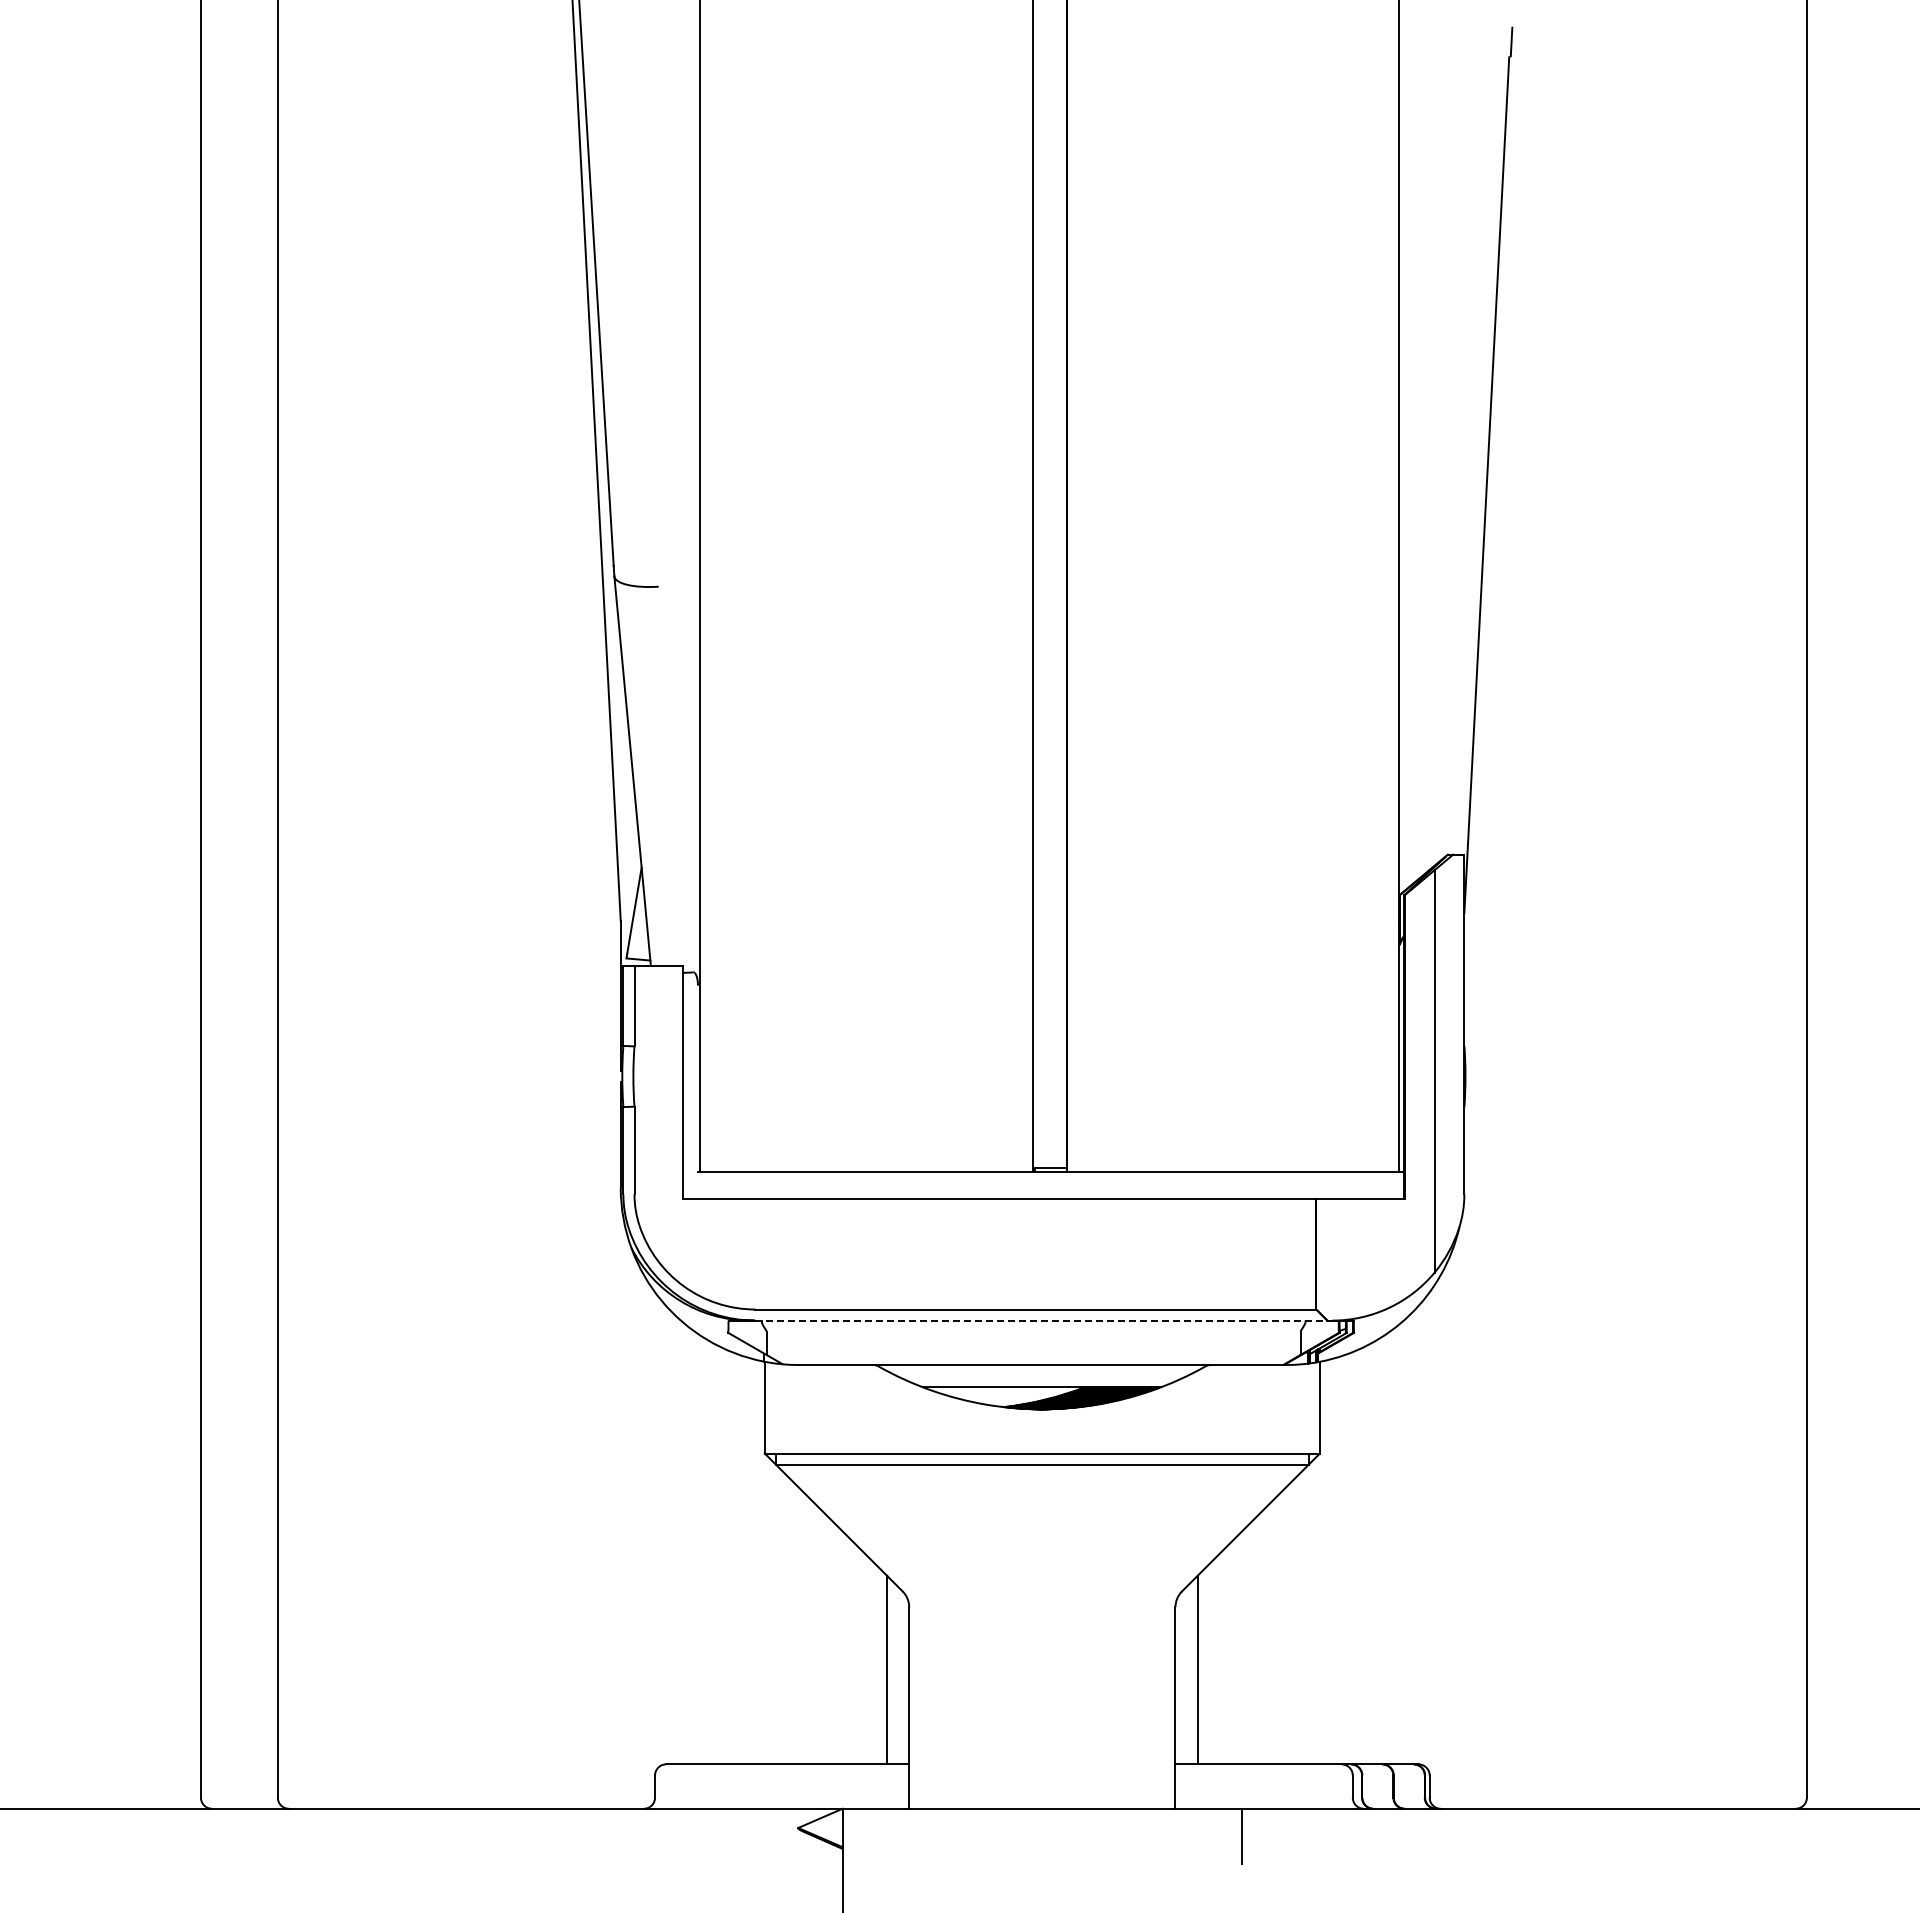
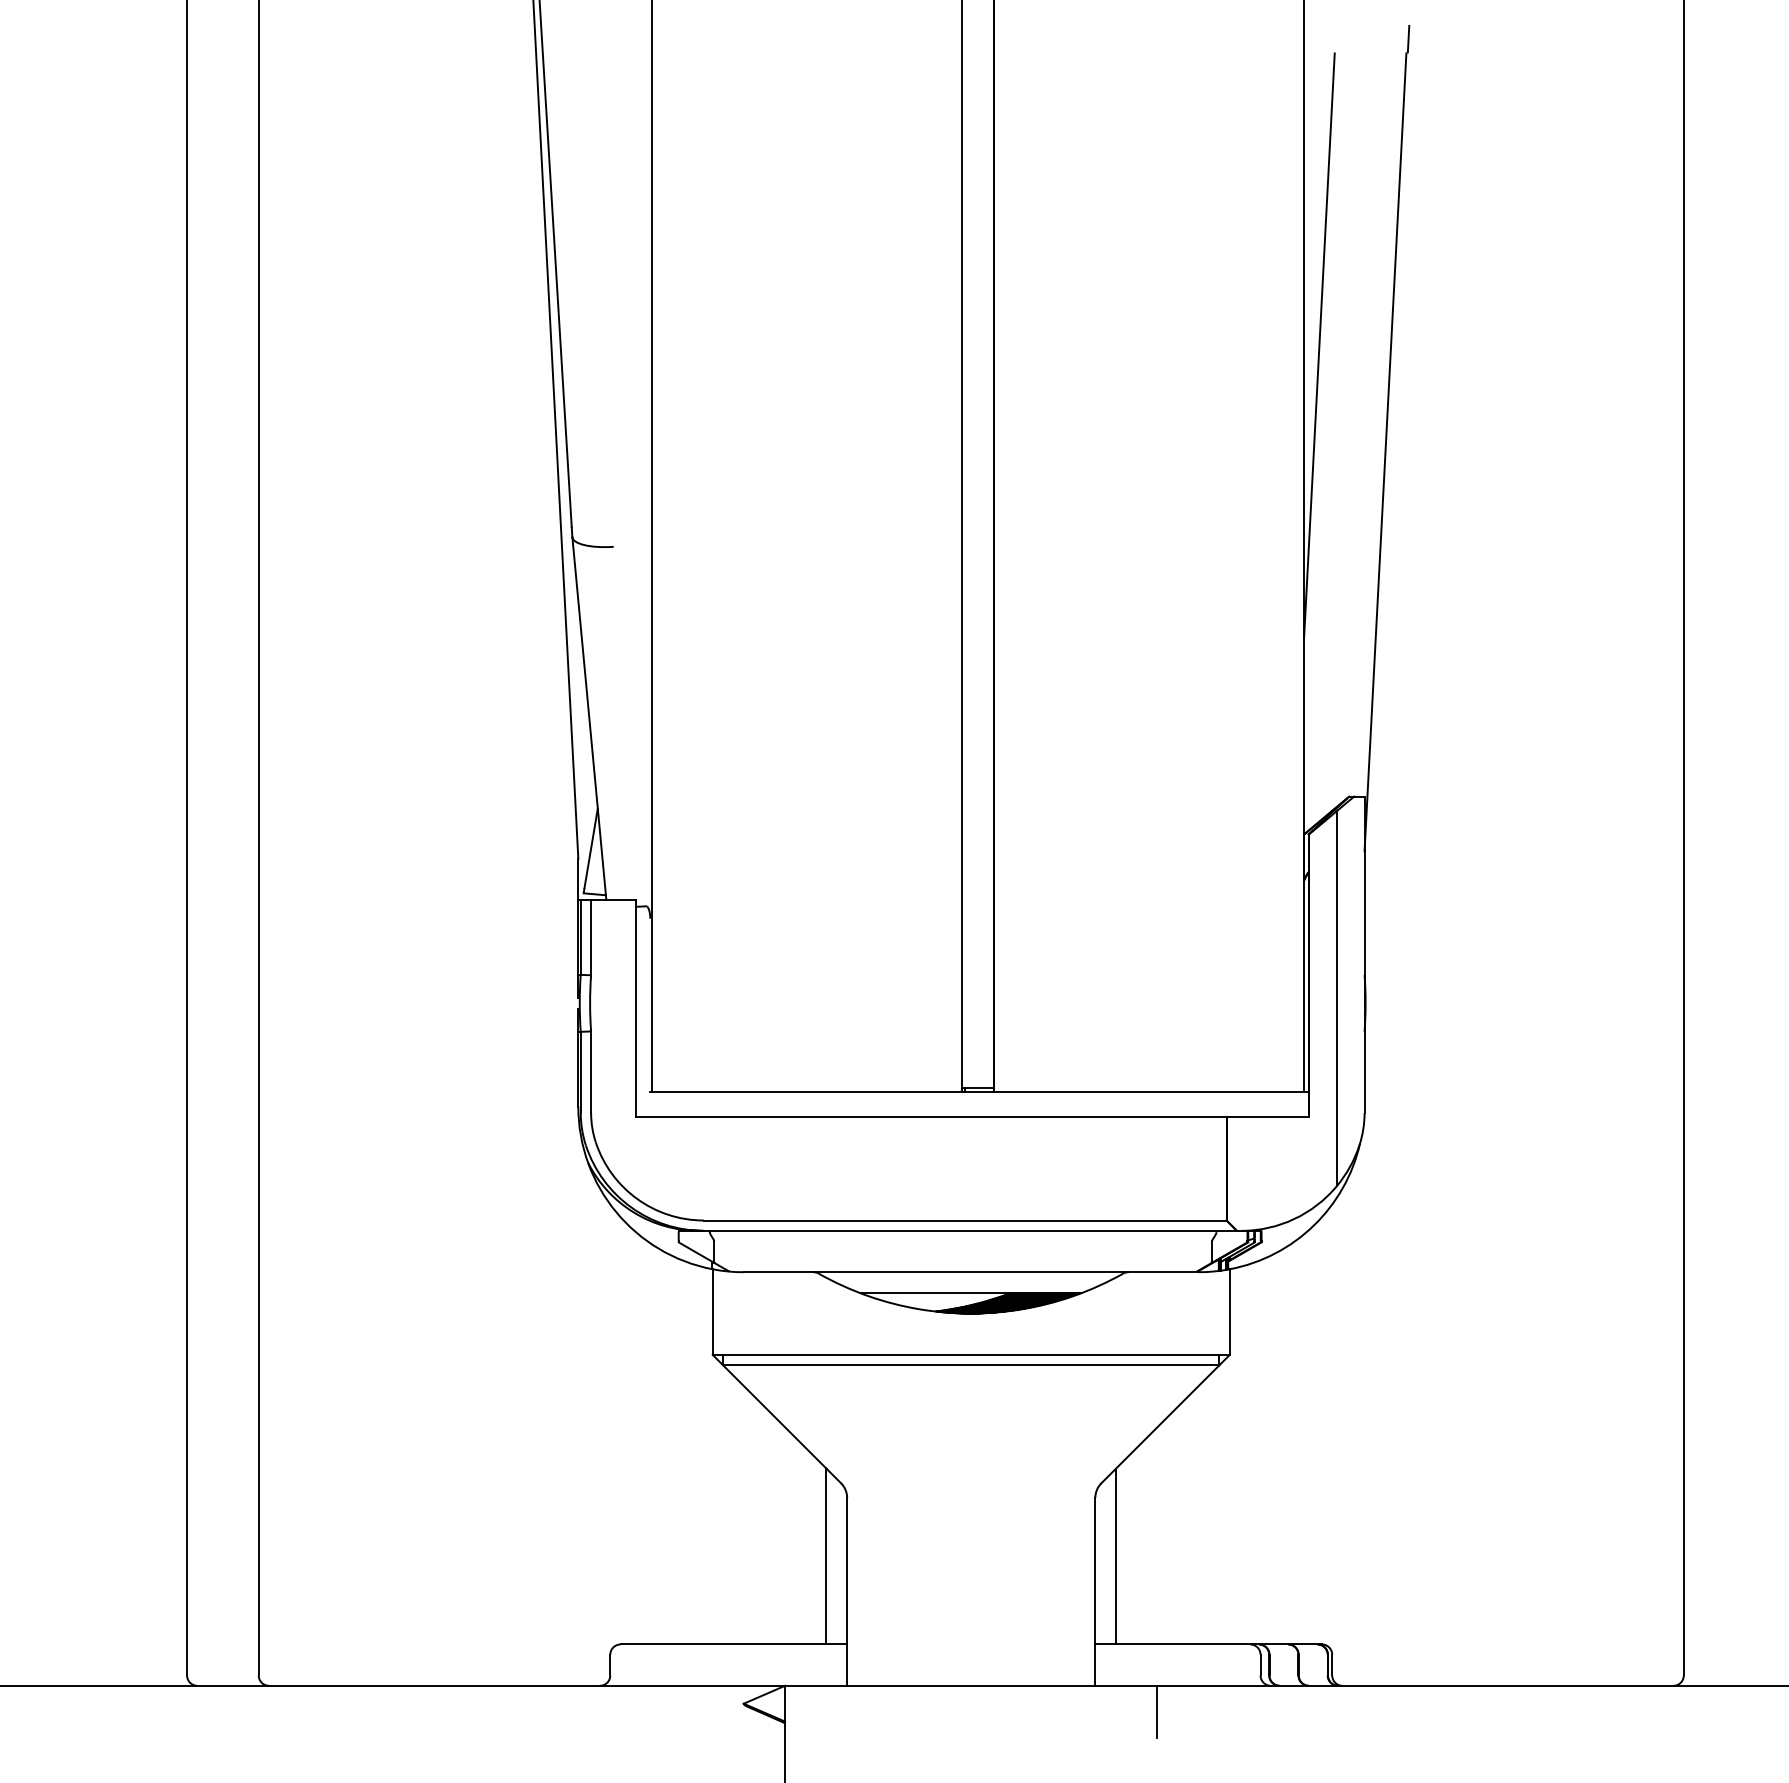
line: (1415, 371) -> (1319, 346), added
line: (1041, 1320) -> (970, 1230), dashed -> solid

